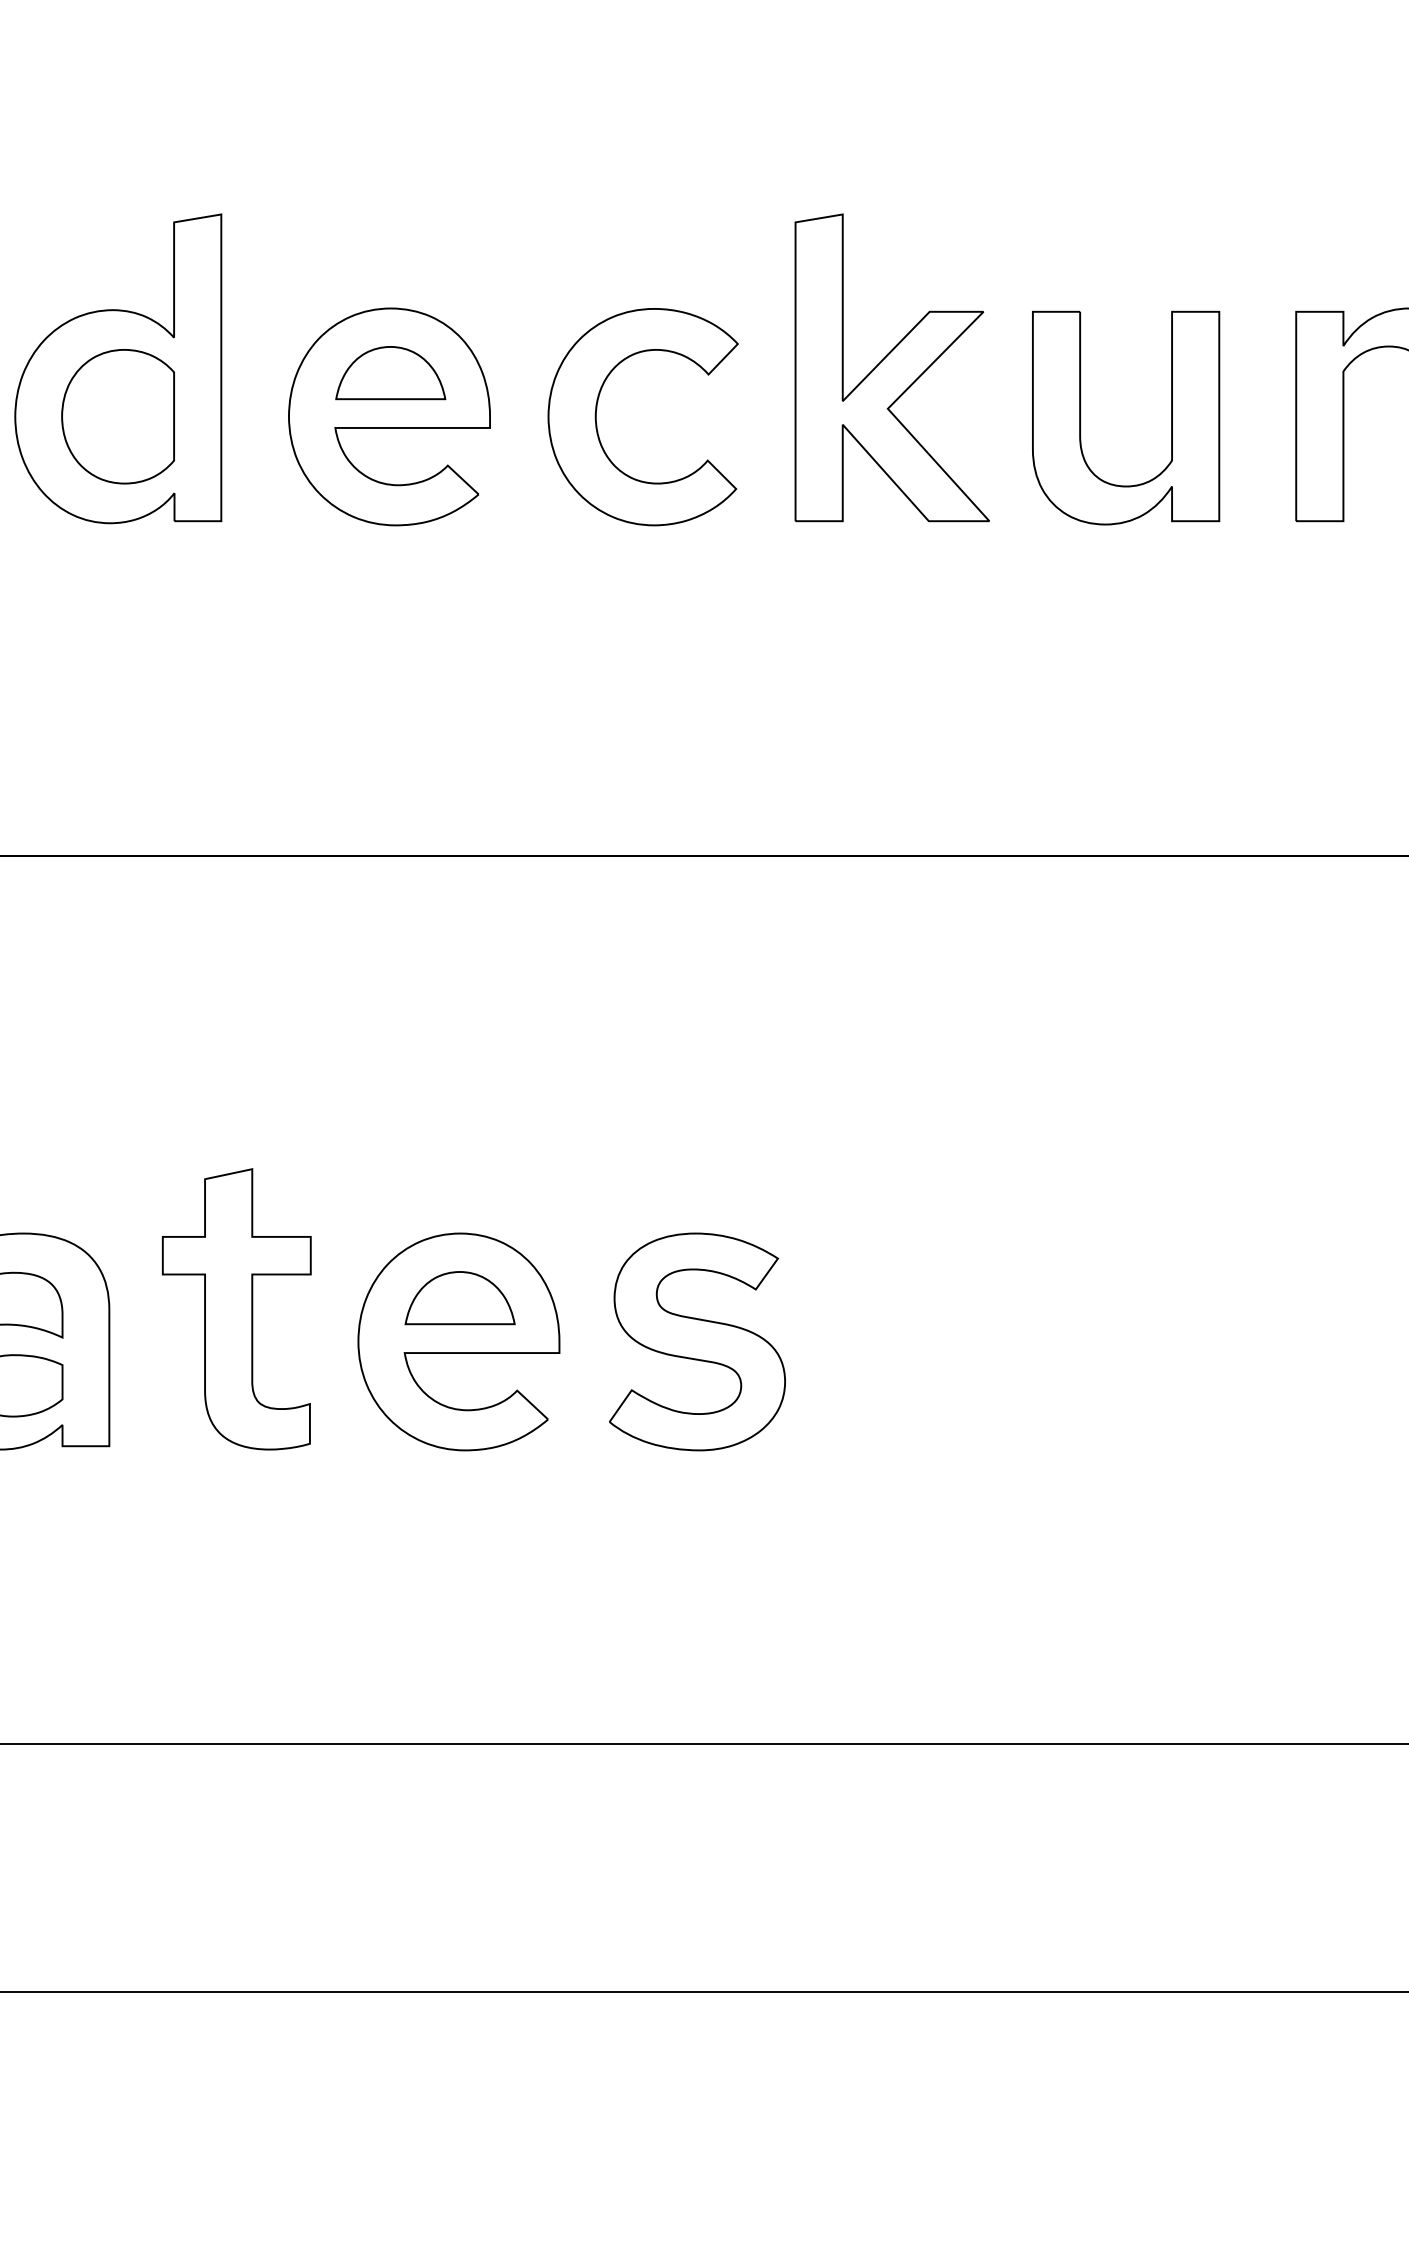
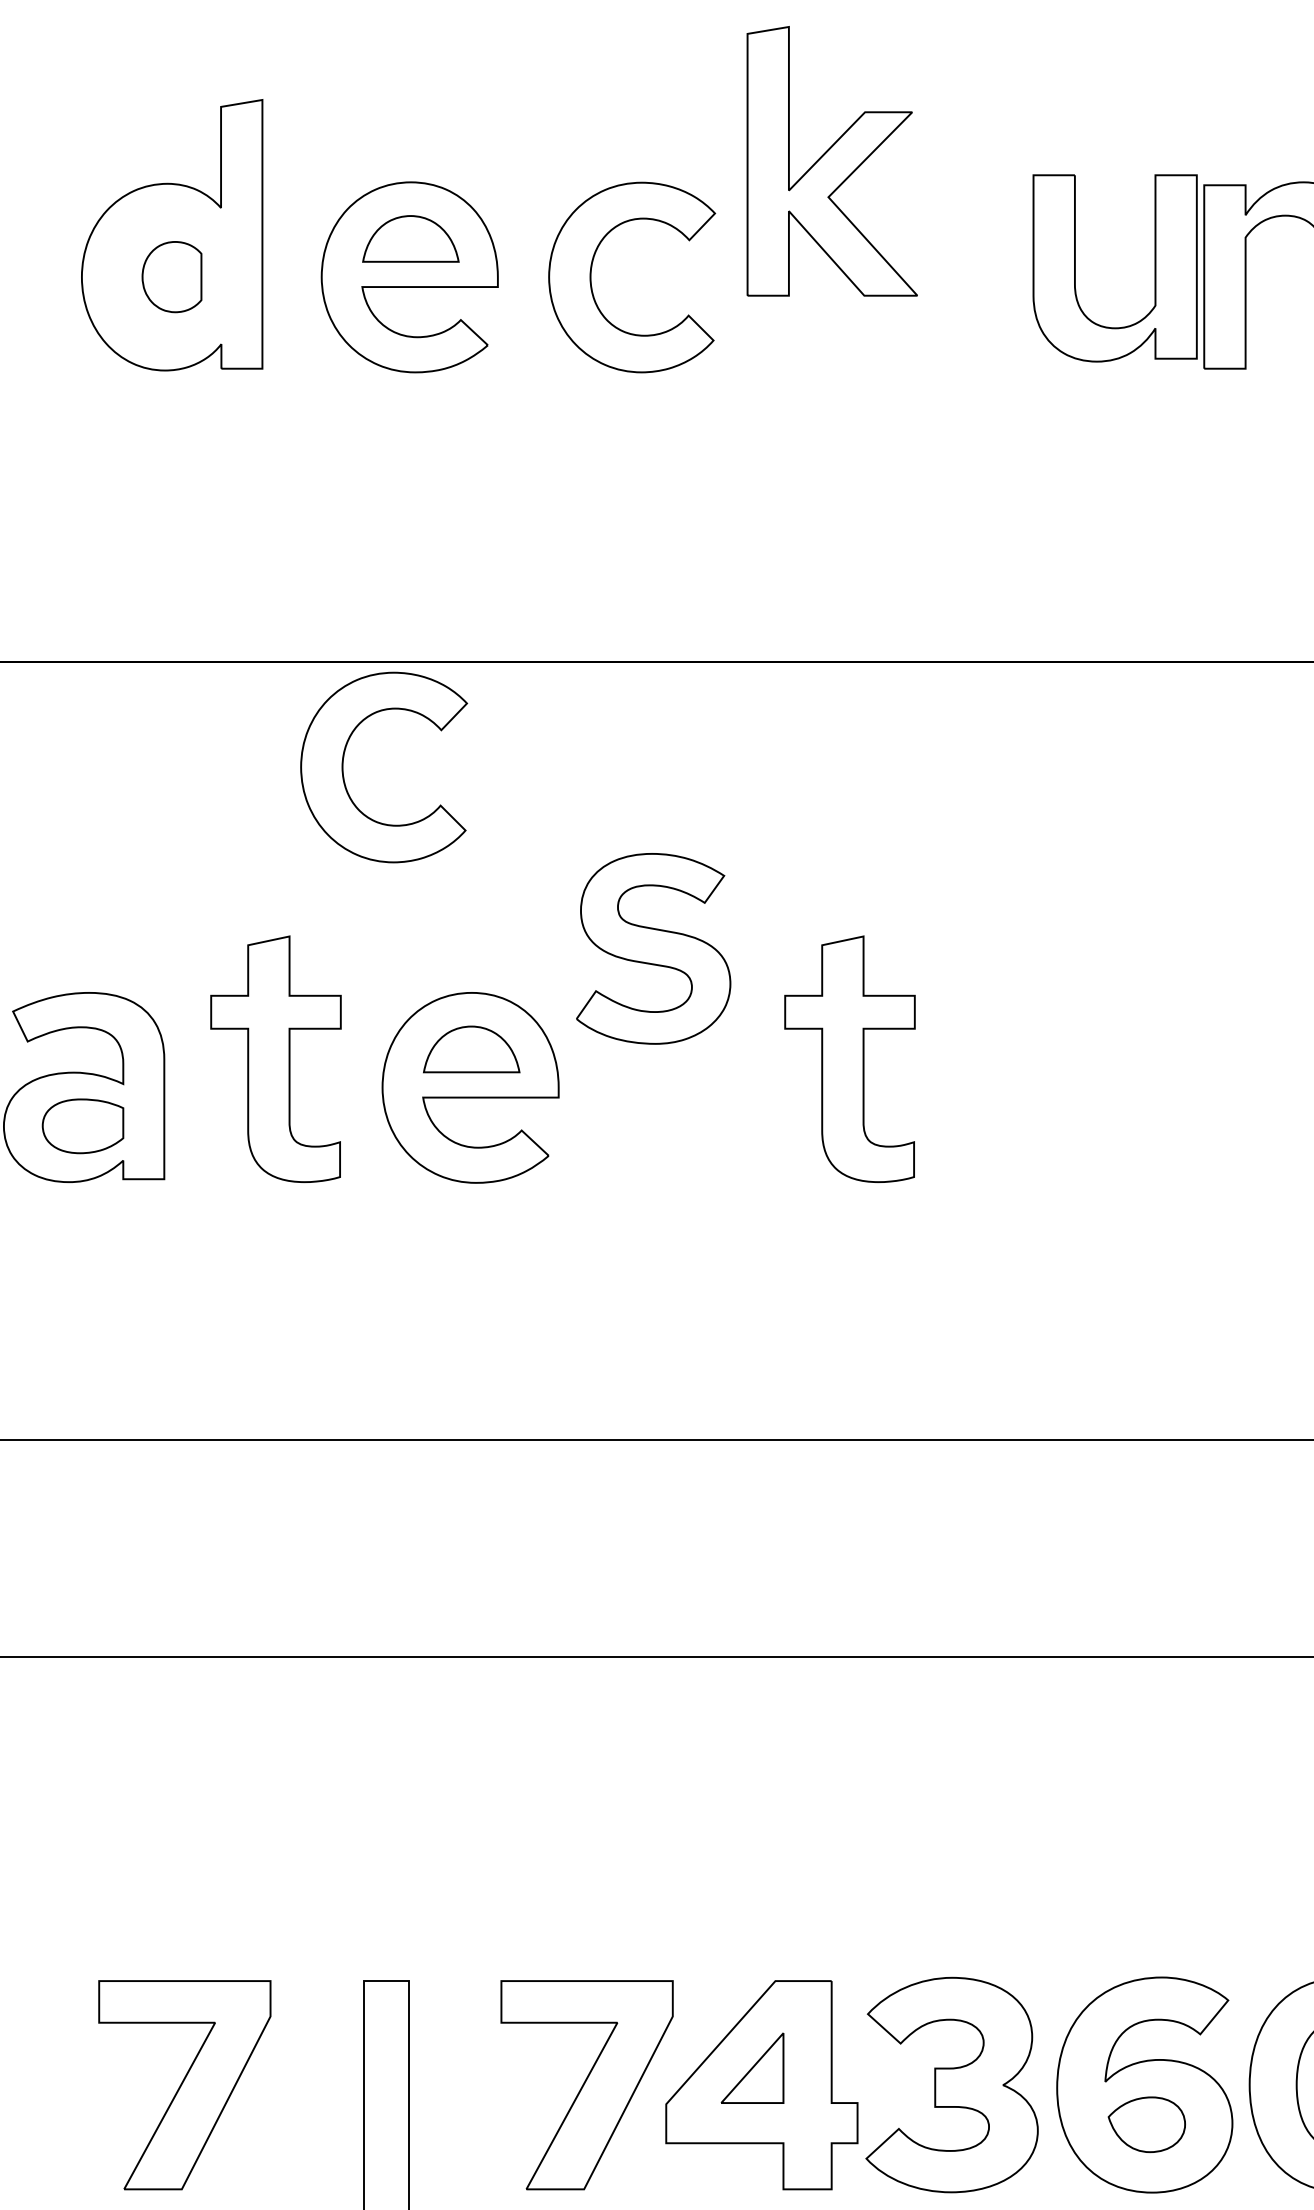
part: (891, 368) -> (831, 161), moved
part: (117, 415) -> (171, 276), size x0.6
part: (1080, 418) -> (1075, 268), moved
part: (313, 976) -> (343, 767), added
part: (891, 1308) -> (849, 1058), added
part: (697, 1341) -> (653, 948), moved

